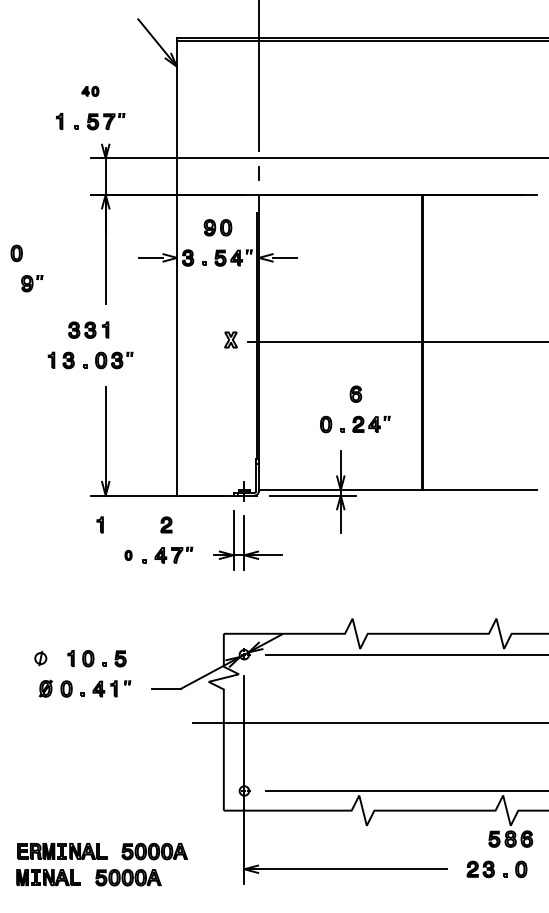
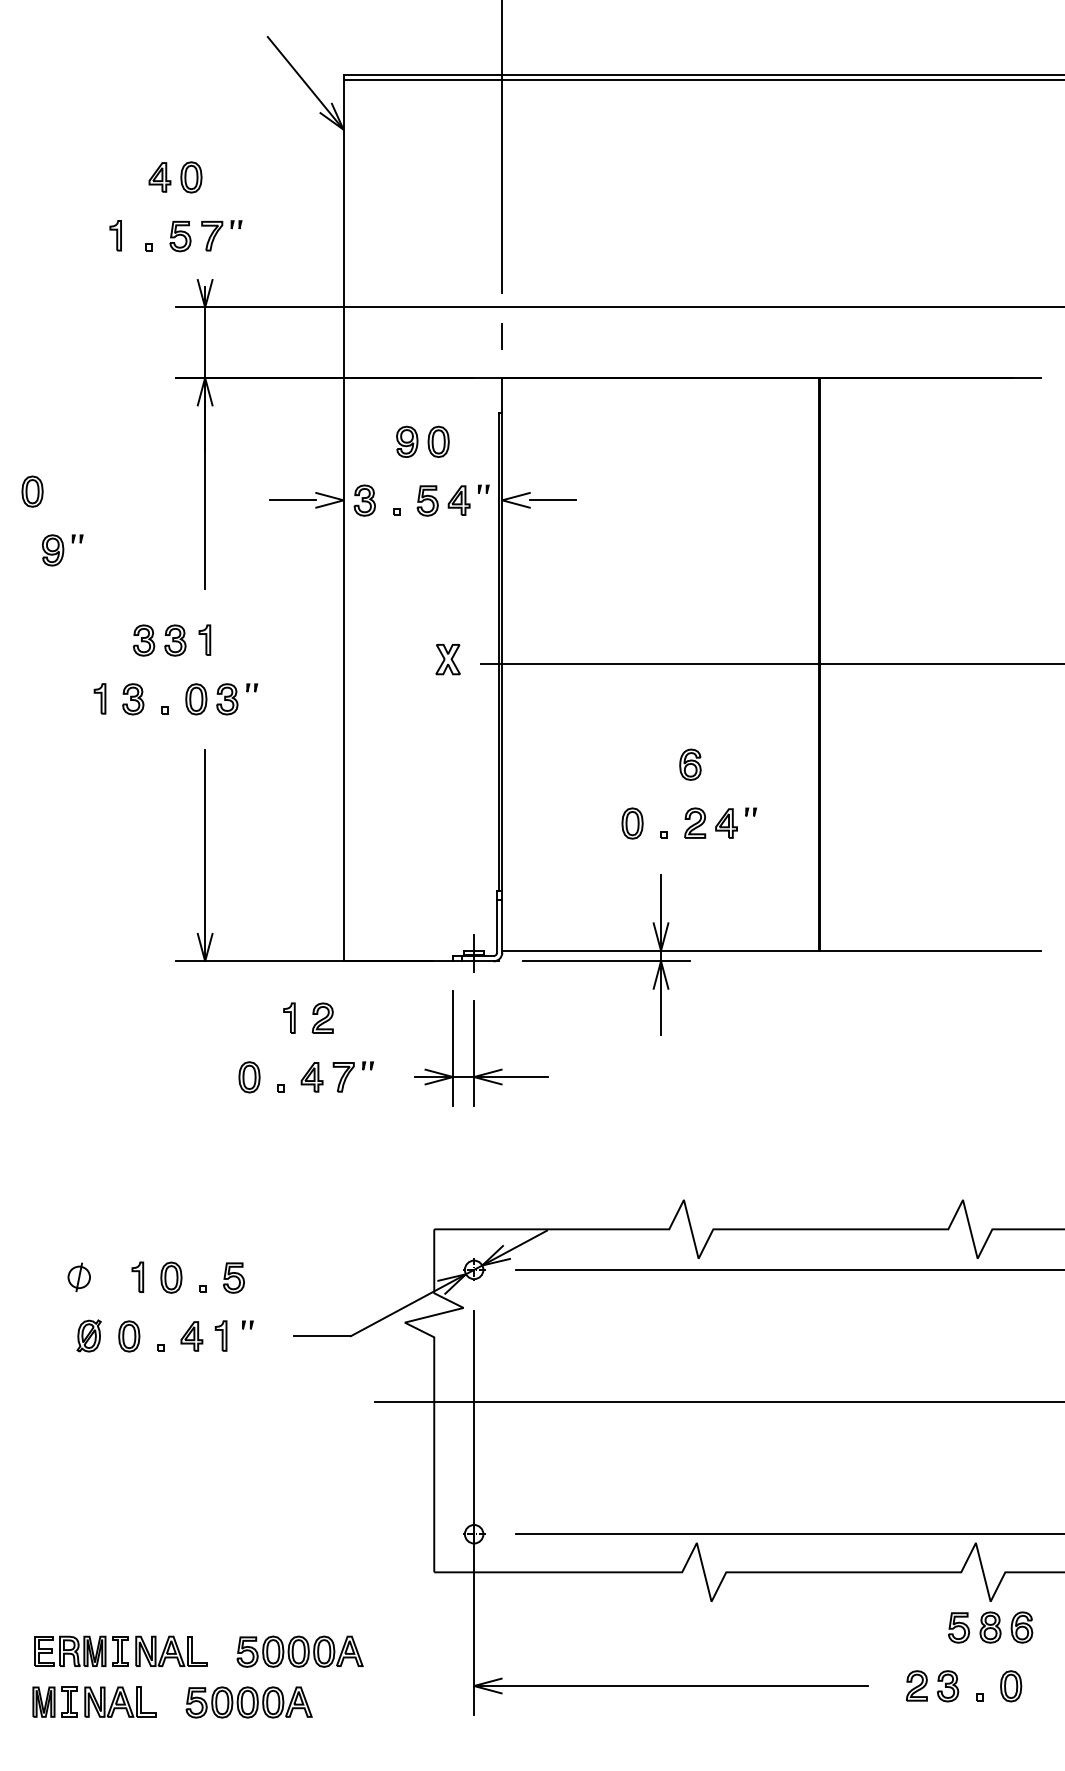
part: (90, 91) -> (175, 177), size x1.67
part: (99, 524) -> (288, 1017), moved
part: (128, 555) -> (249, 1077), size x1.67

